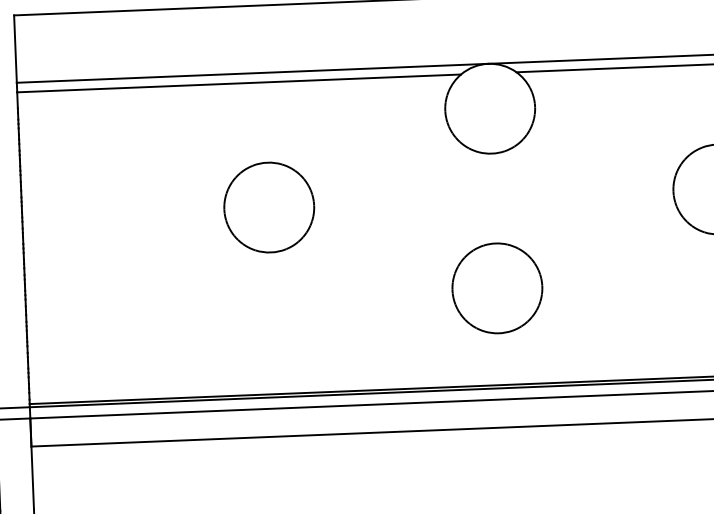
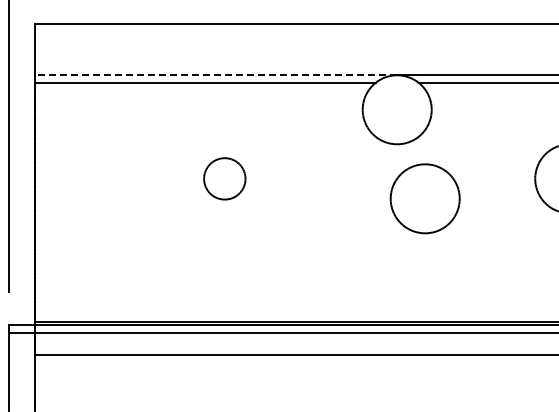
line: (251, 73) -> (215, 75), solid -> dashed
part: (268, 207) -> (224, 178), size x0.6
part: (496, 288) -> (424, 198), moved

